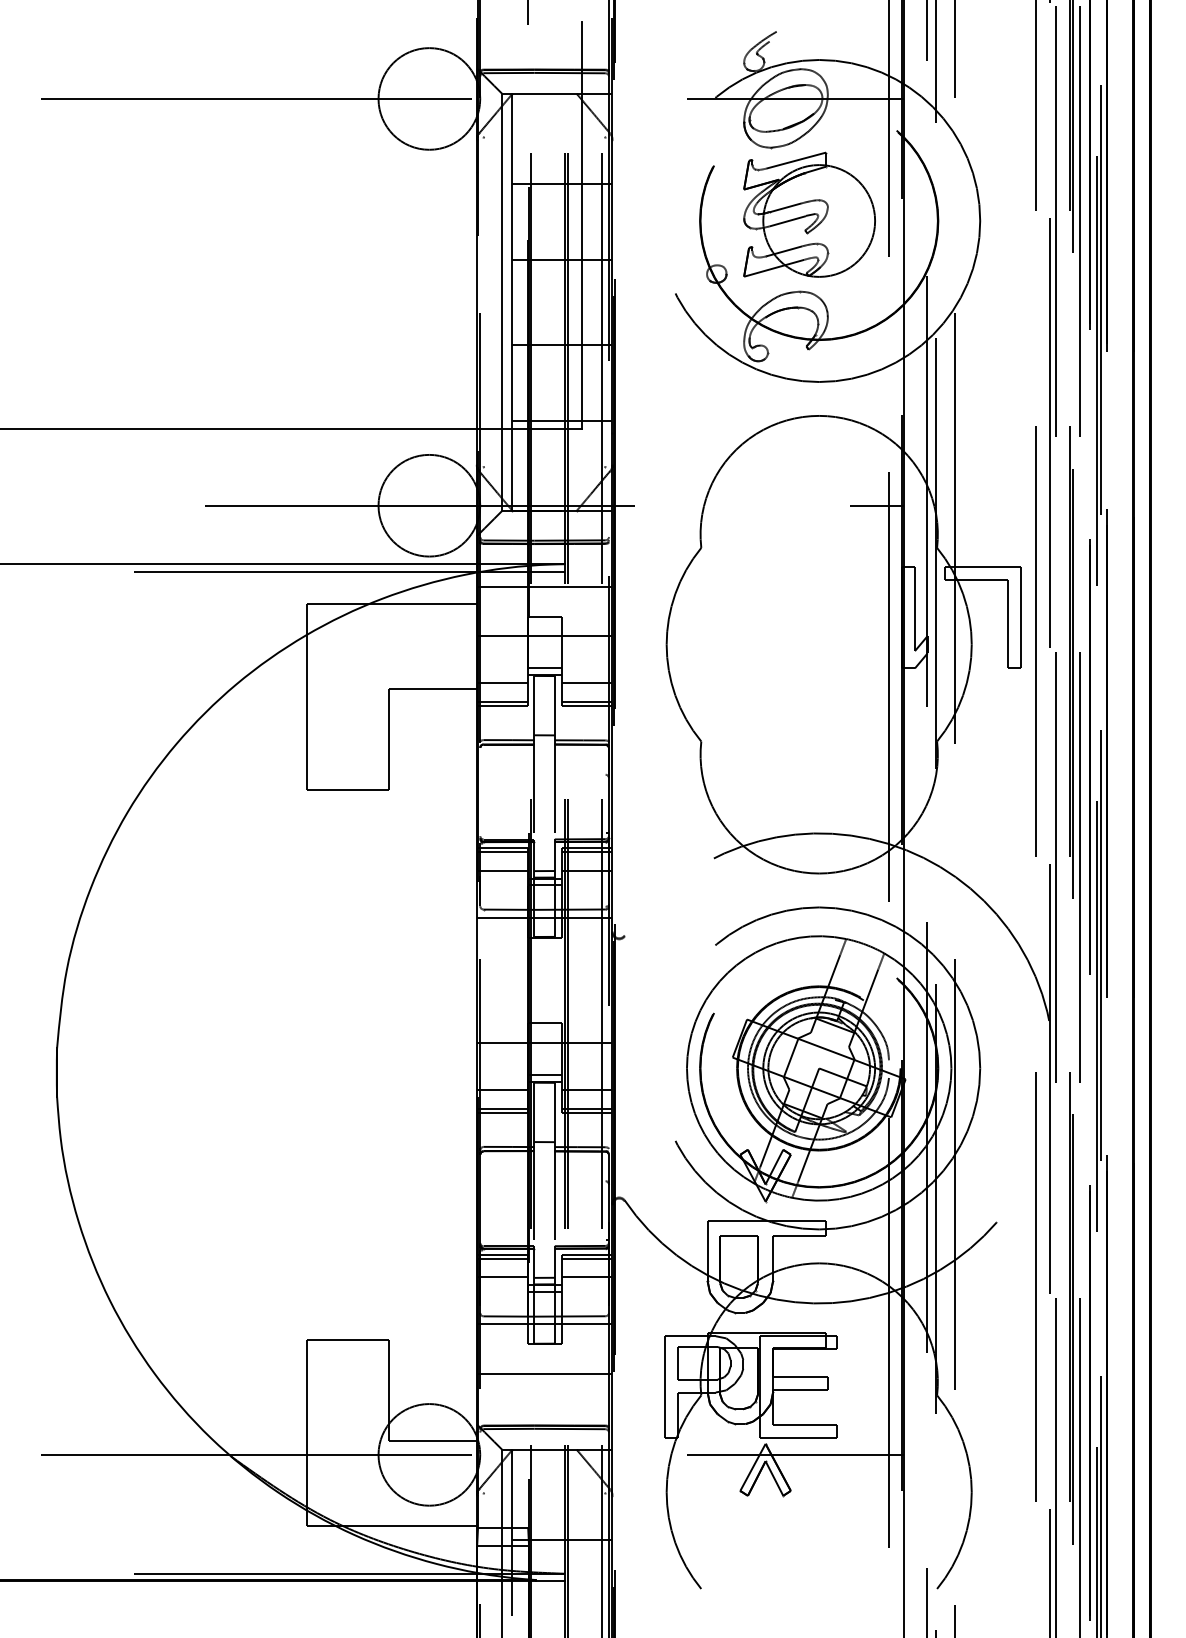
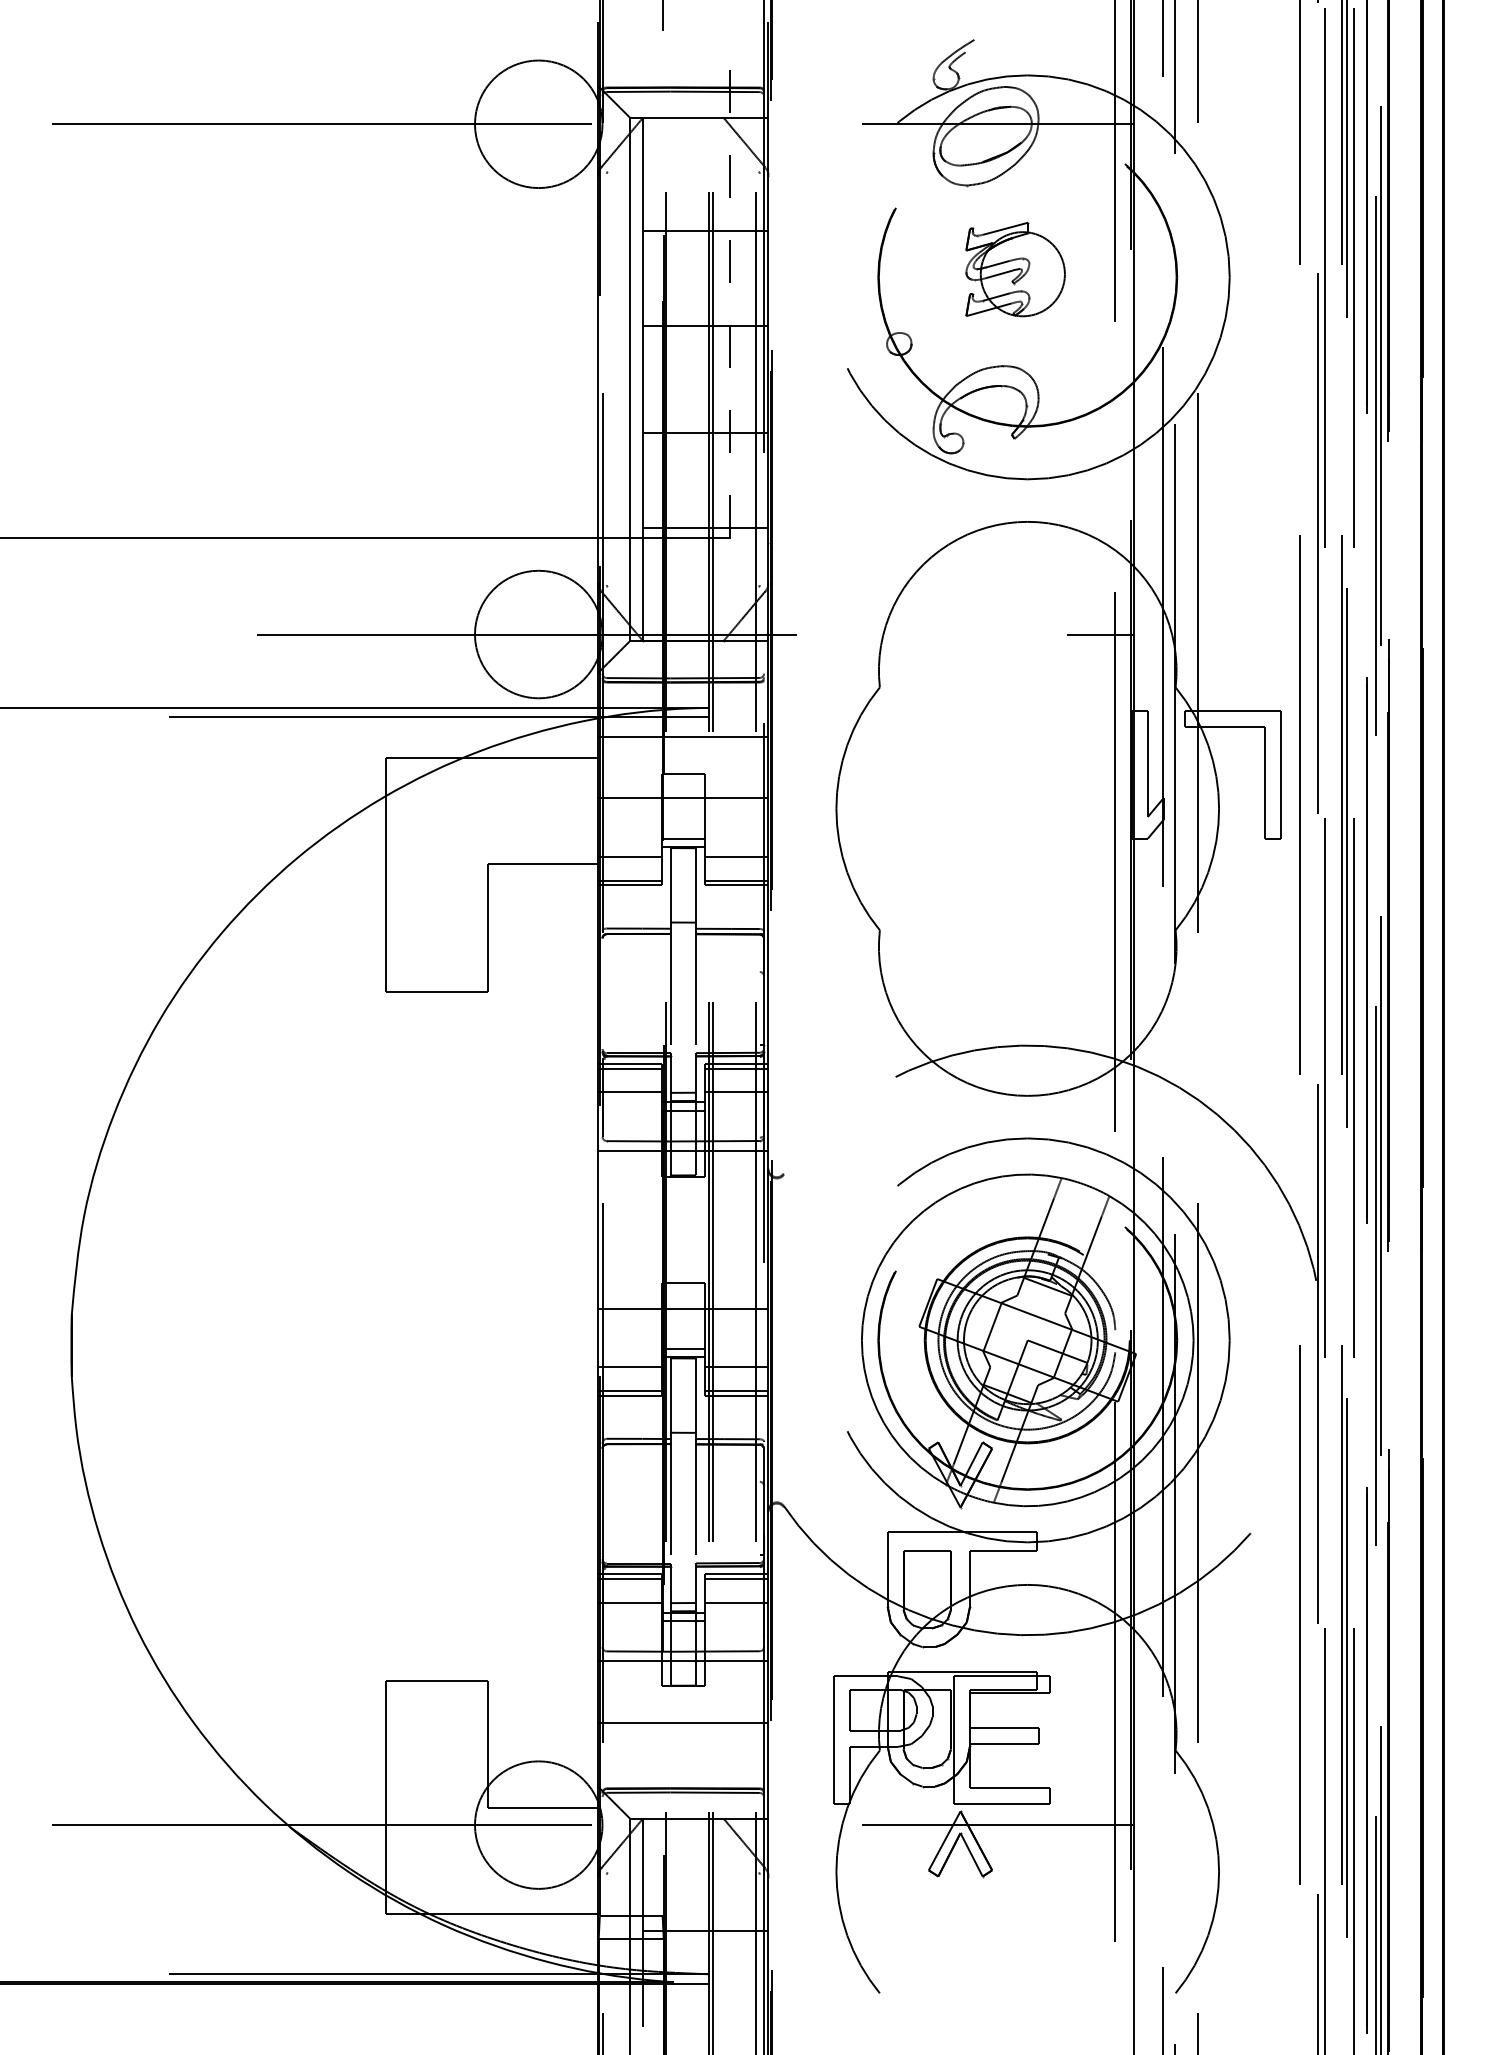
part: (809, 214) -> (1015, 269), size x0.6
line: (582, 225) -> (730, 282), solid -> dashed

